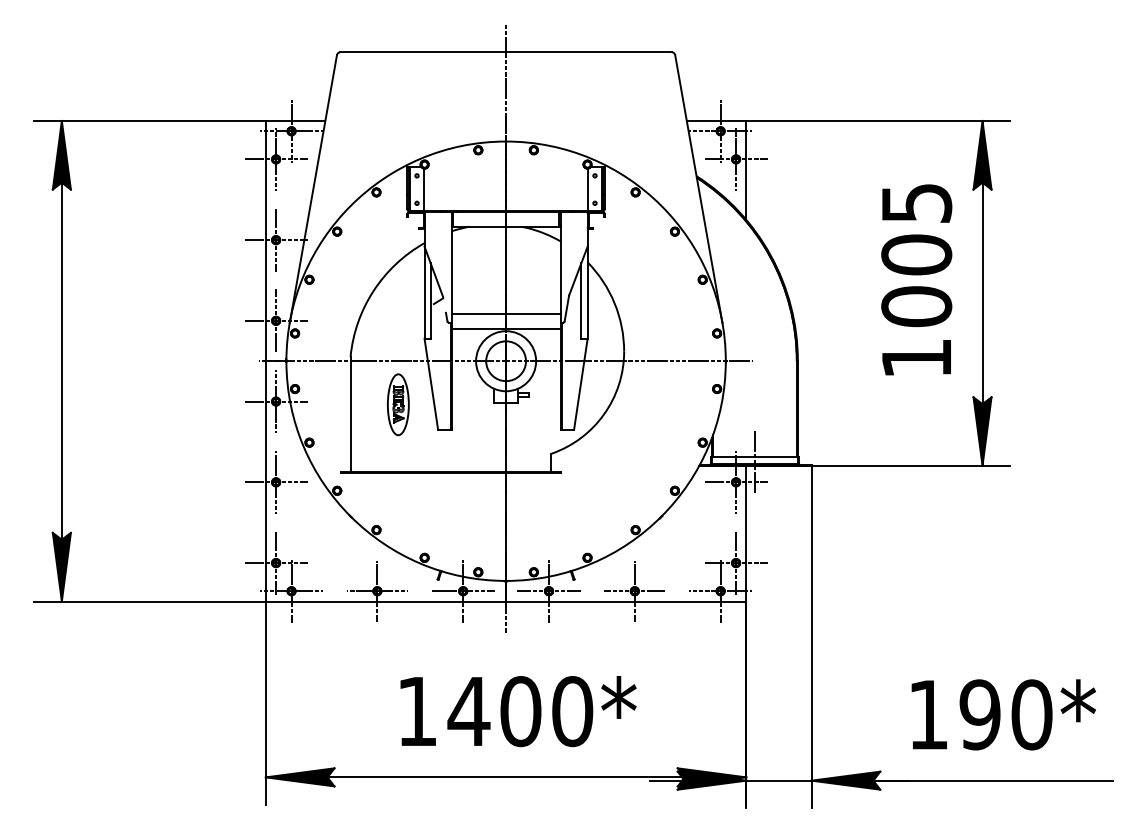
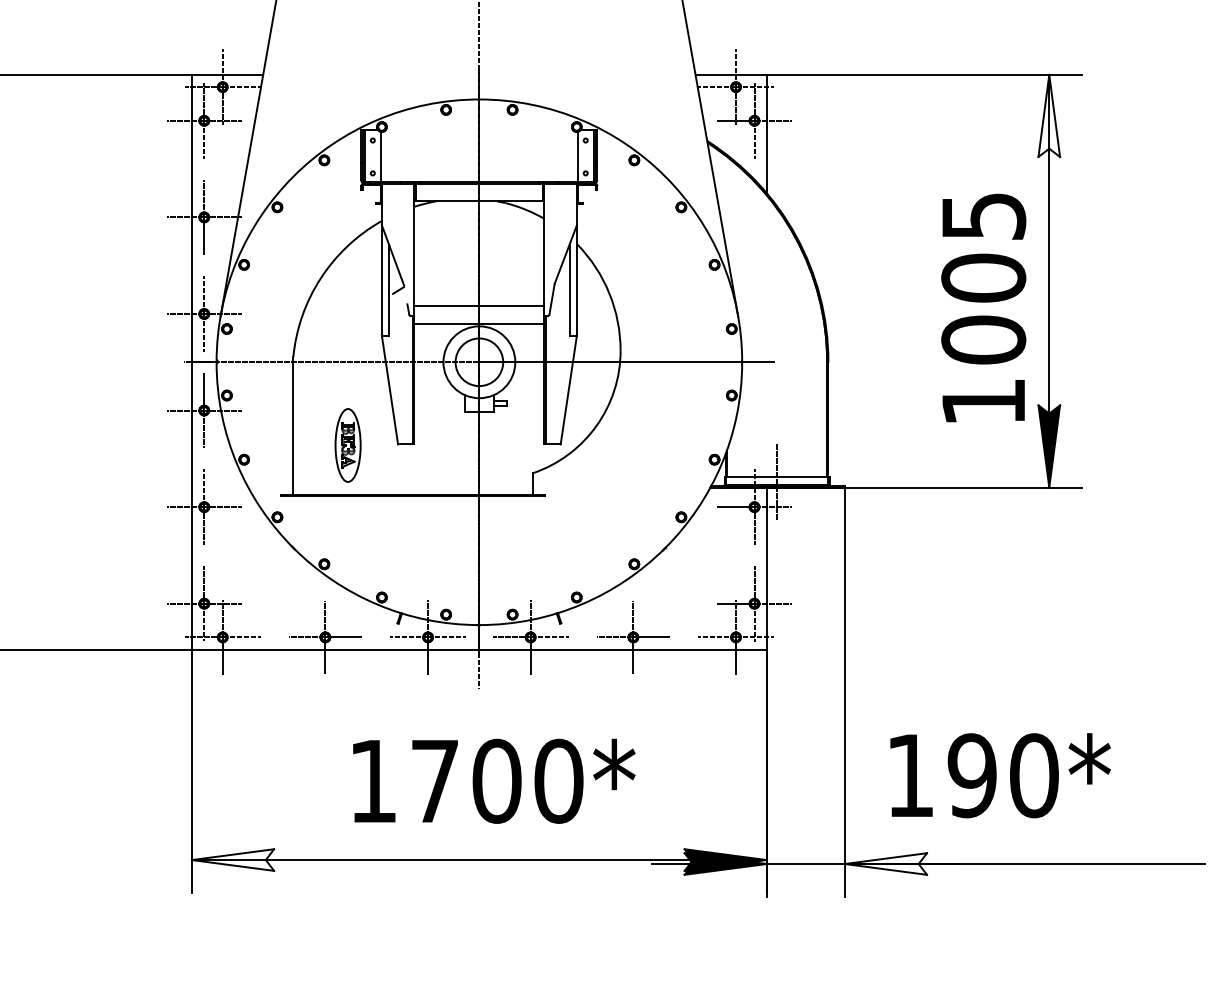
fill: (982, 154) -> (1049, 114), removed
text: (916, 279) -> (983, 307), moved
part: (398, 404) -> (348, 445), moved
text: (468, 711) -> (434, 781), 1400* -> 1700*
text: (1003, 714) -> (1000, 775), moved
fill: (299, 777) -> (232, 860), removed
fill: (845, 780) -> (885, 863), removed

